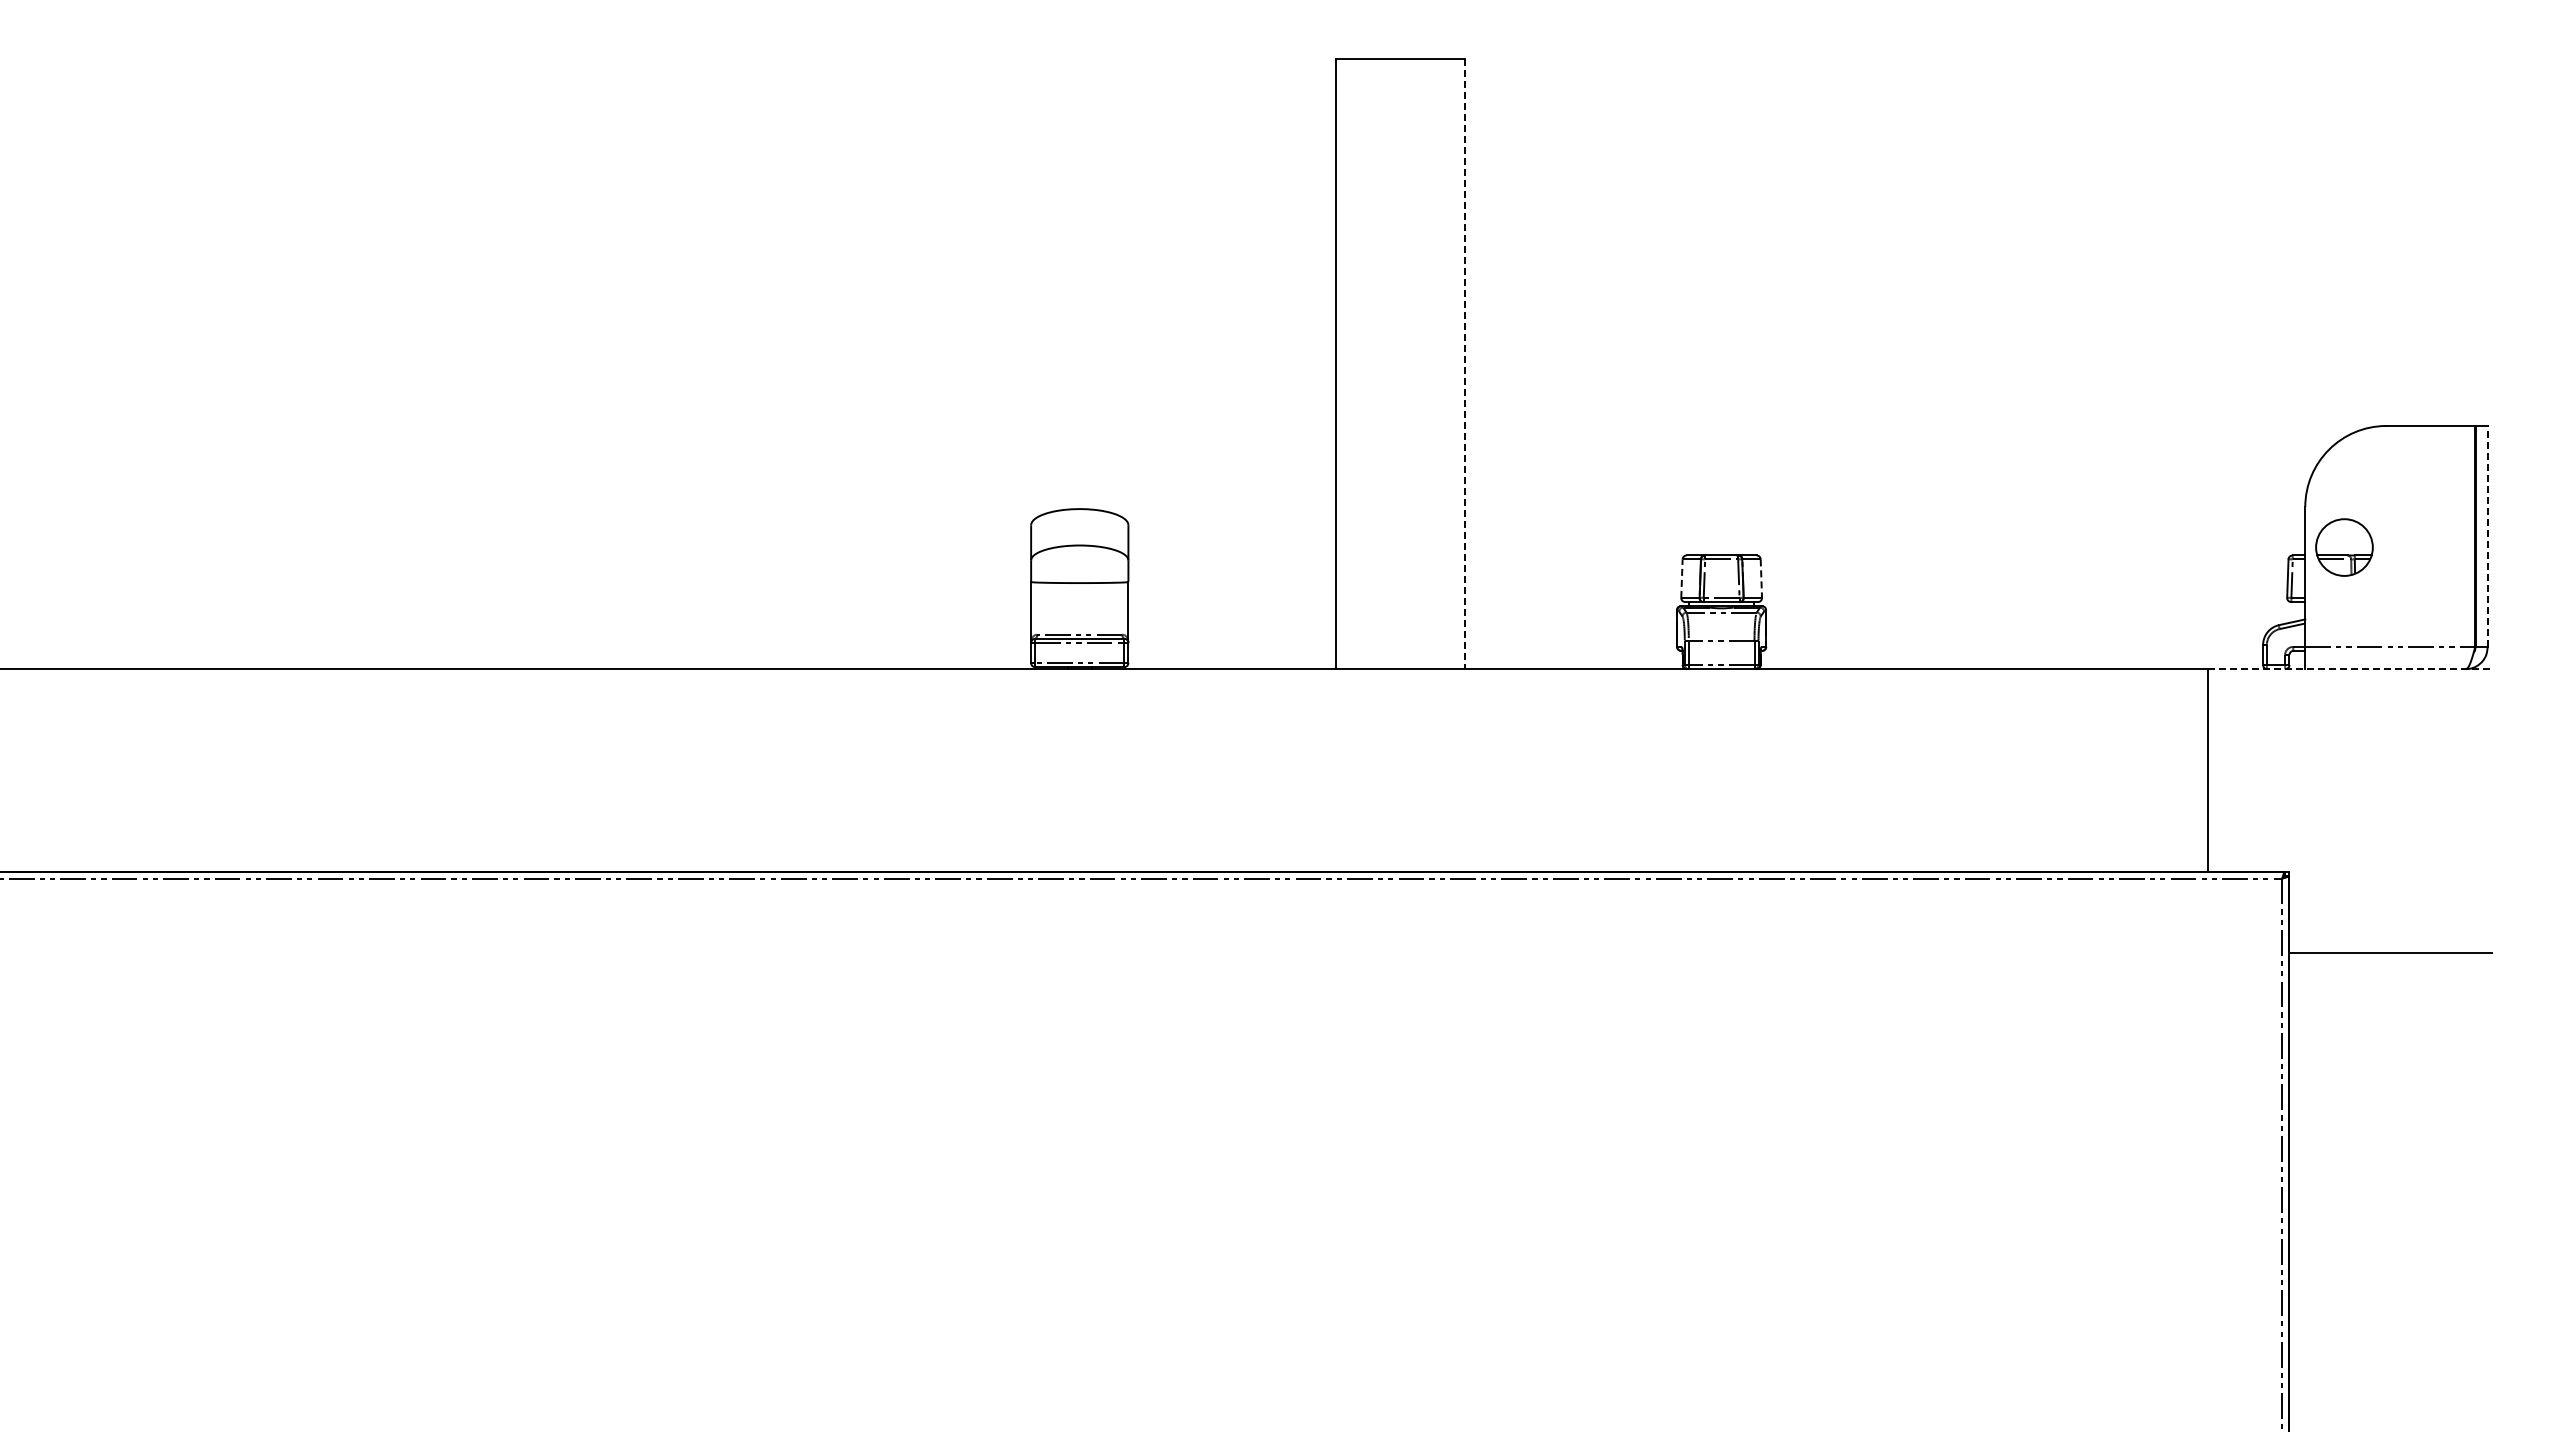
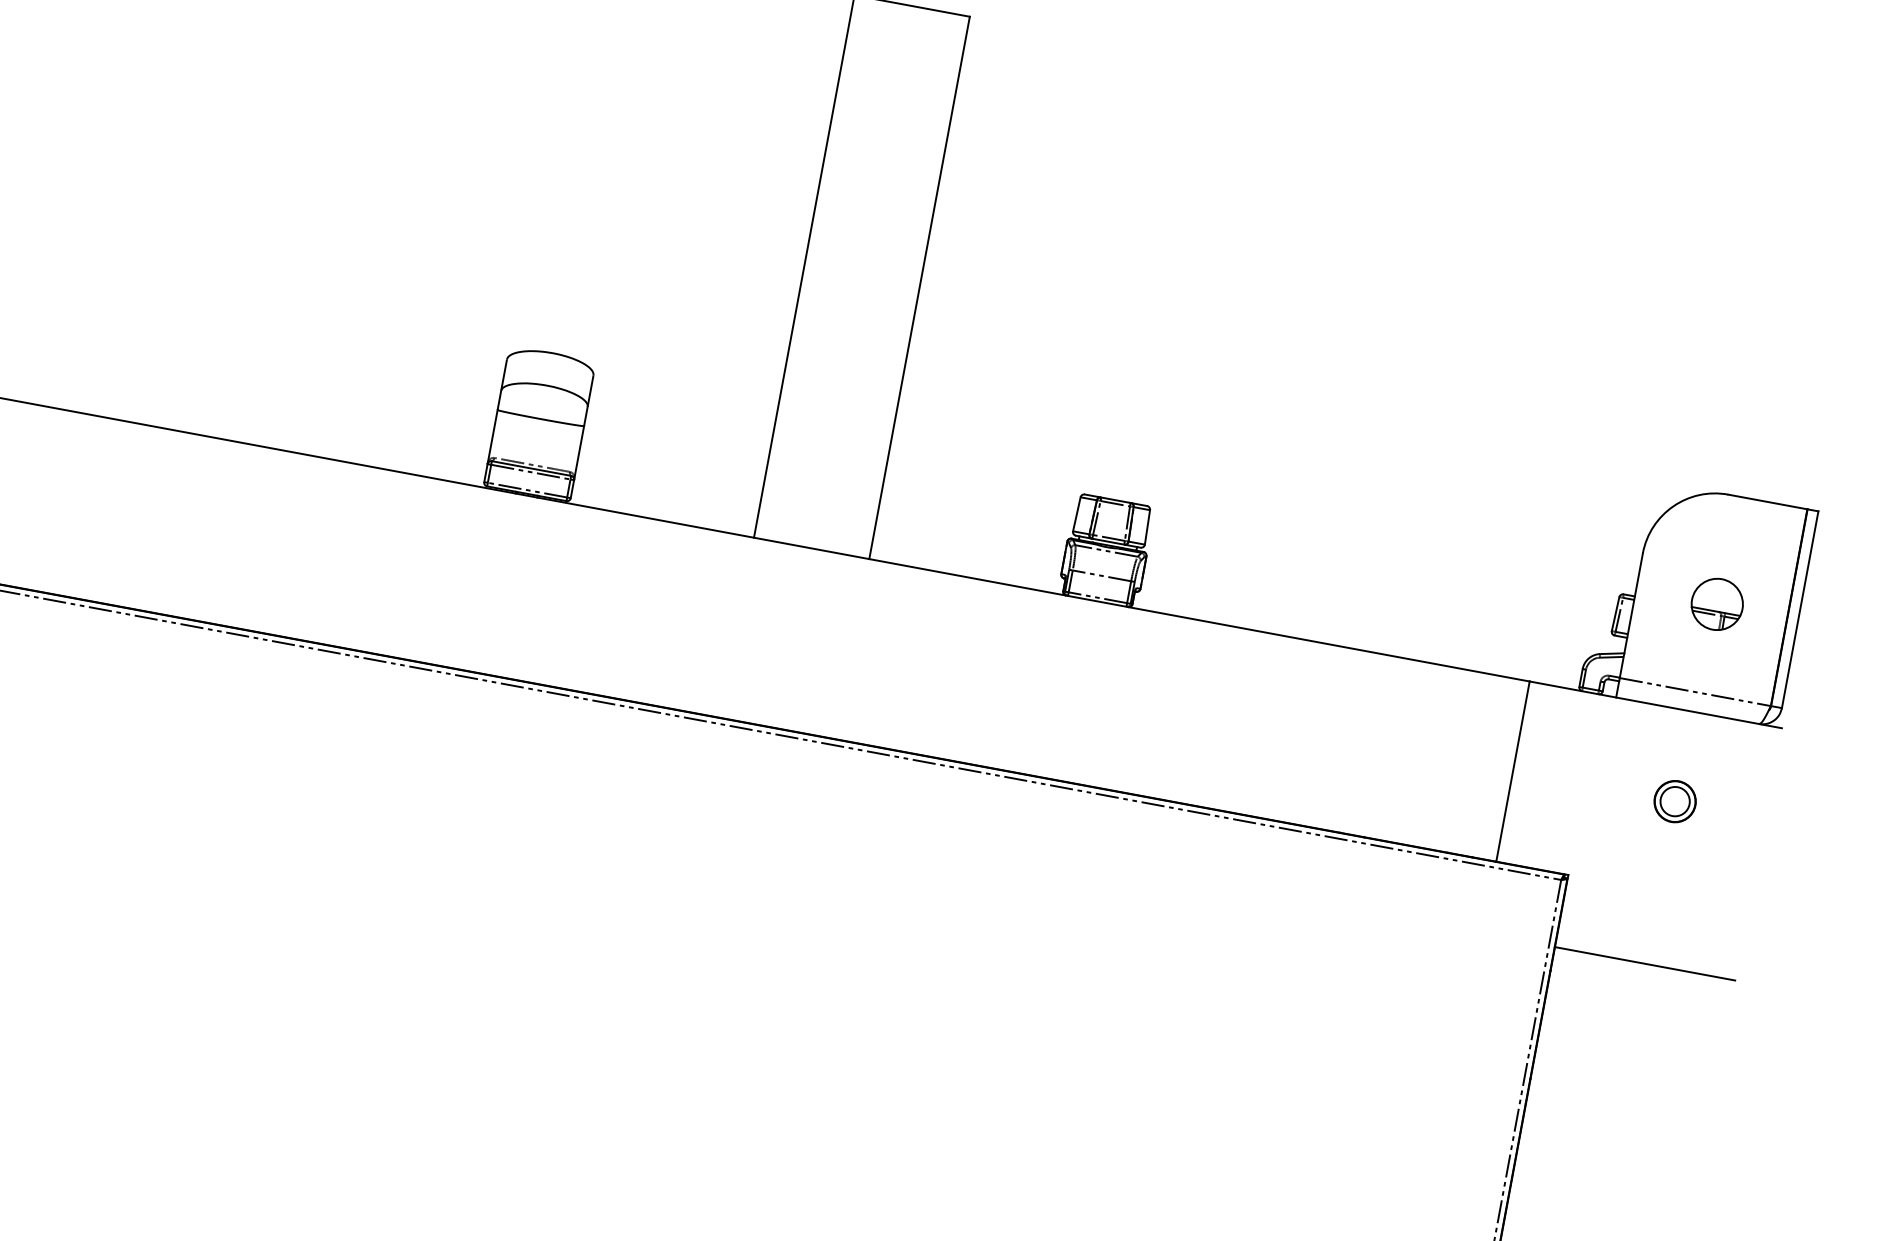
line: (1465, 364) -> (919, 288), dashed -> solid
line: (2487, 536) -> (1800, 609), dashed -> solid
part: (2344, 547) -> (1717, 604), moved
line: (1681, 578) -> (1076, 514), dashed -> solid
line: (1761, 579) -> (1147, 528), dashed -> solid
line: (2349, 669) -> (1655, 705), dashed -> solid
part: (2390, 770) -> (1675, 801), added

